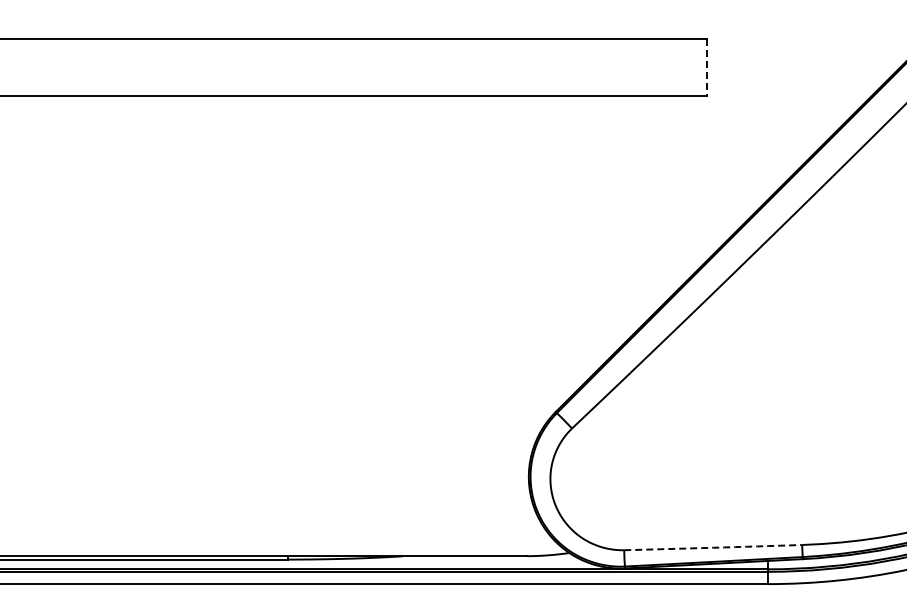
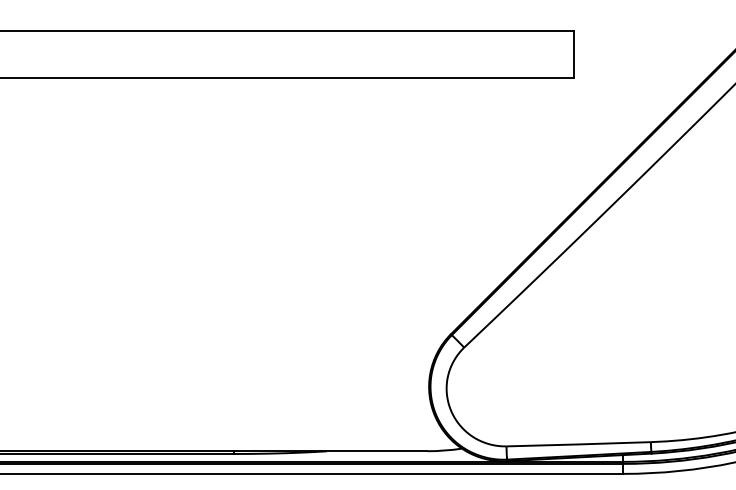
line: (707, 67) -> (574, 54), dashed -> solid
arc: (713, 547) -> (578, 444), dashed -> solid

